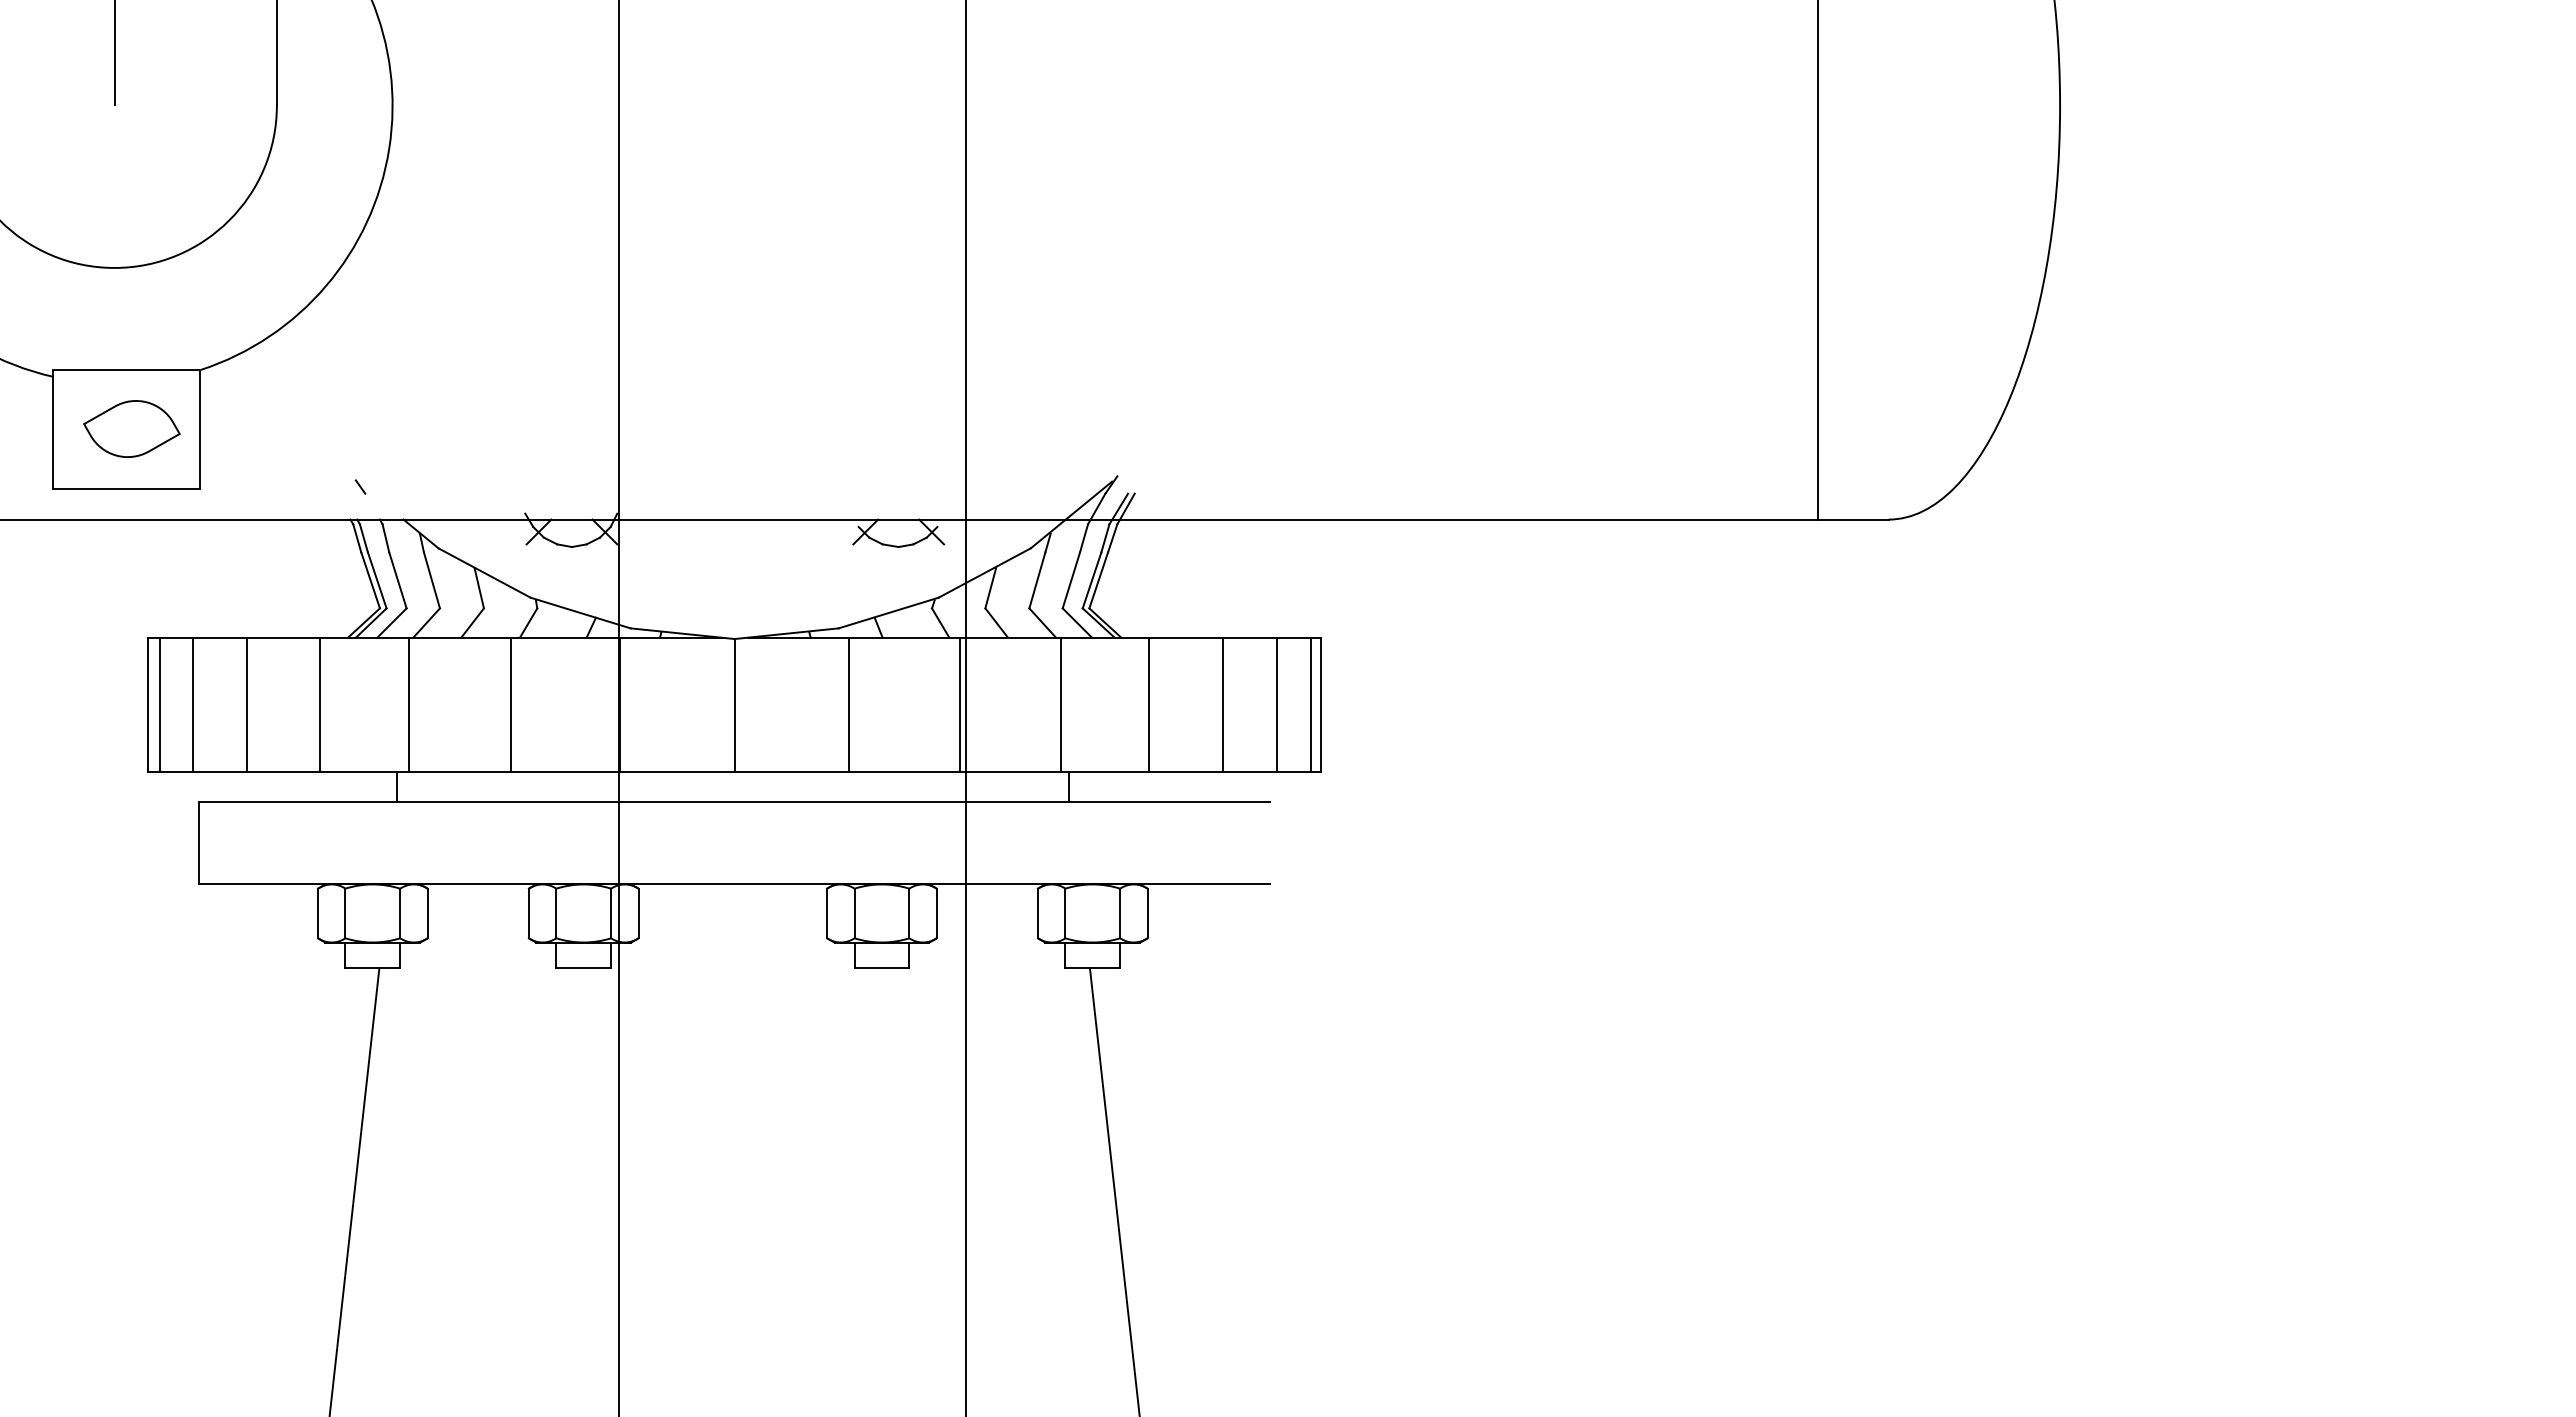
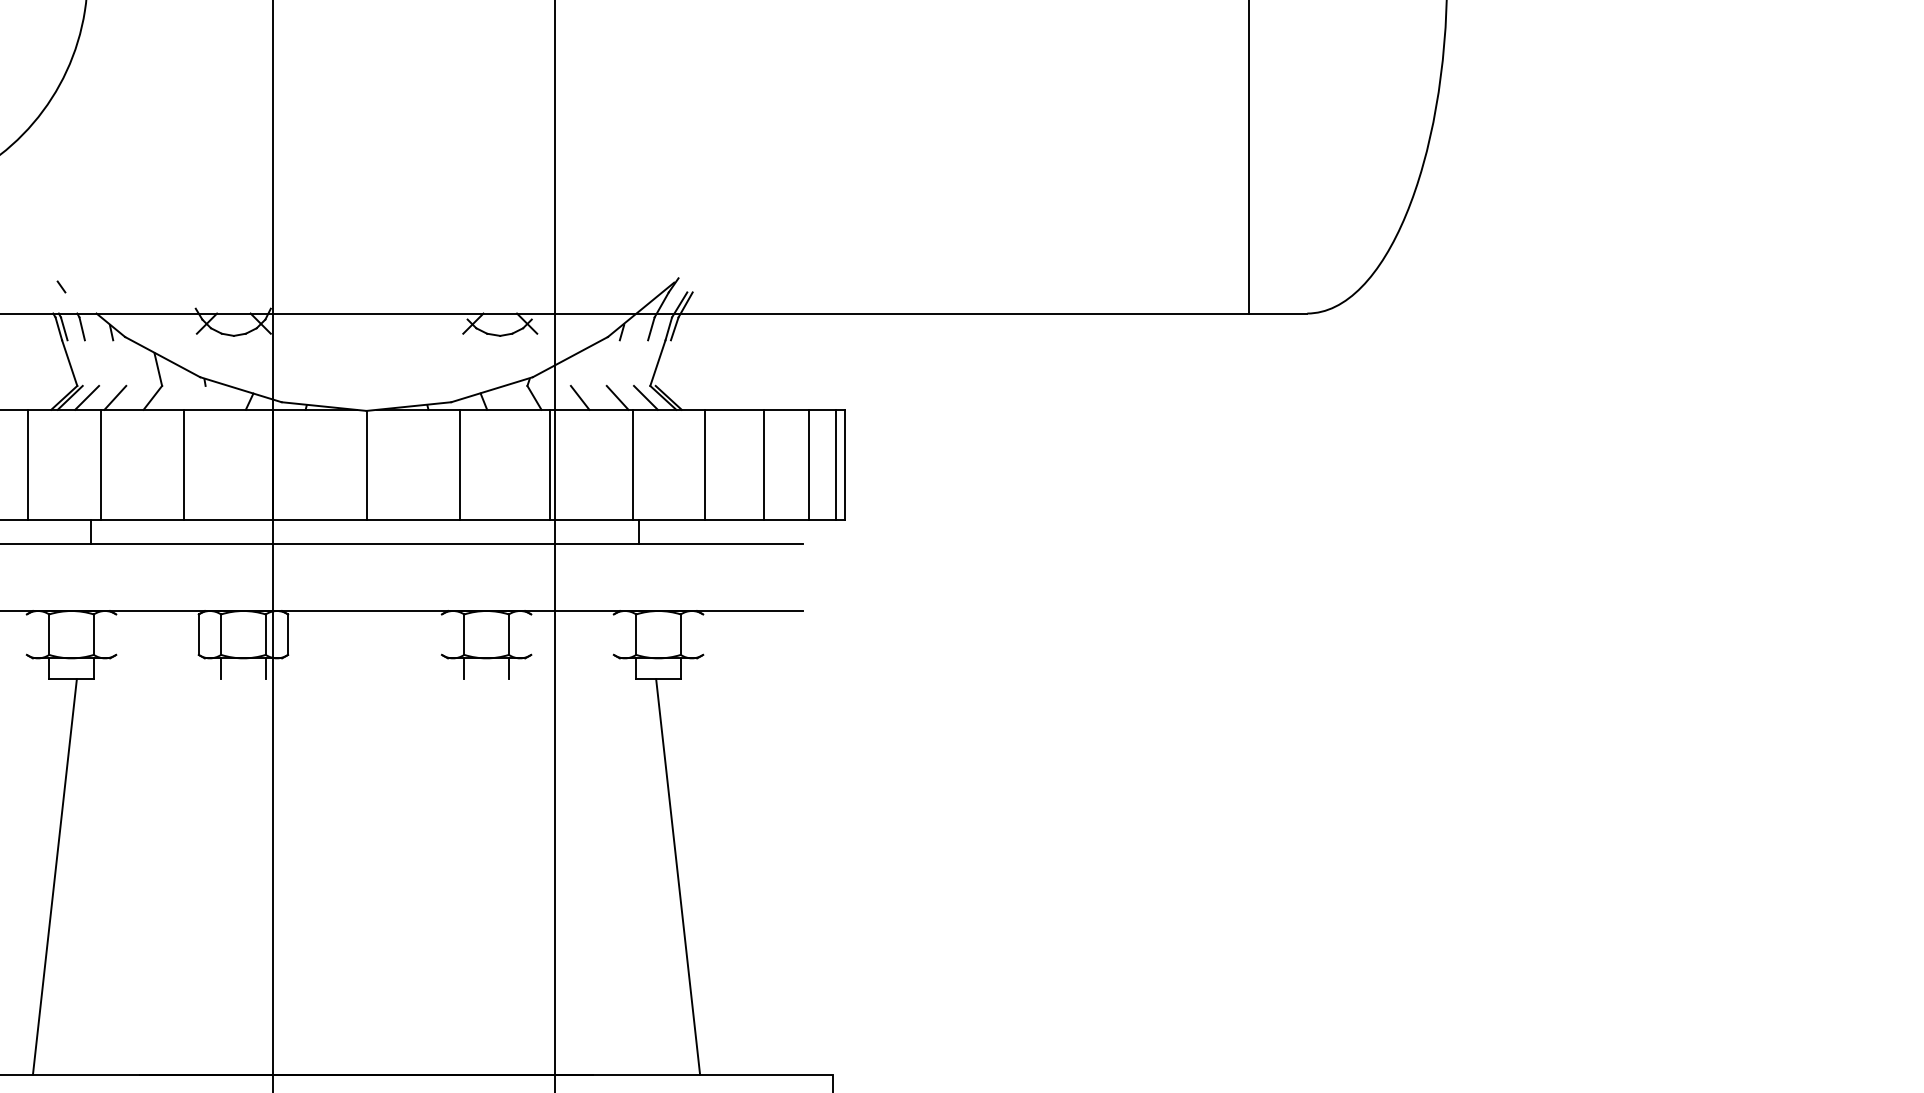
line: (376, 580) -> (74, 363), removed
line: (397, 580) -> (91, 363), removed
line: (431, 580) -> (119, 363), removed
line: (1037, 580) -> (613, 363), removed
line: (1071, 580) -> (641, 363), removed
line: (1098, 580) -> (663, 363), removed
line: (990, 588) -> (575, 369), removed
line: (528, 622) -> (198, 397), removed
line: (318, 913) -> (27, 634), removed
line: (427, 913) -> (116, 634), removed
line: (827, 913) -> (442, 634), removed
line: (936, 913) -> (531, 634), removed
line: (1038, 913) -> (614, 634), removed
line: (1147, 913) -> (703, 634), removed
line: (583, 968) -> (243, 679), removed
line: (881, 968) -> (486, 679), removed

